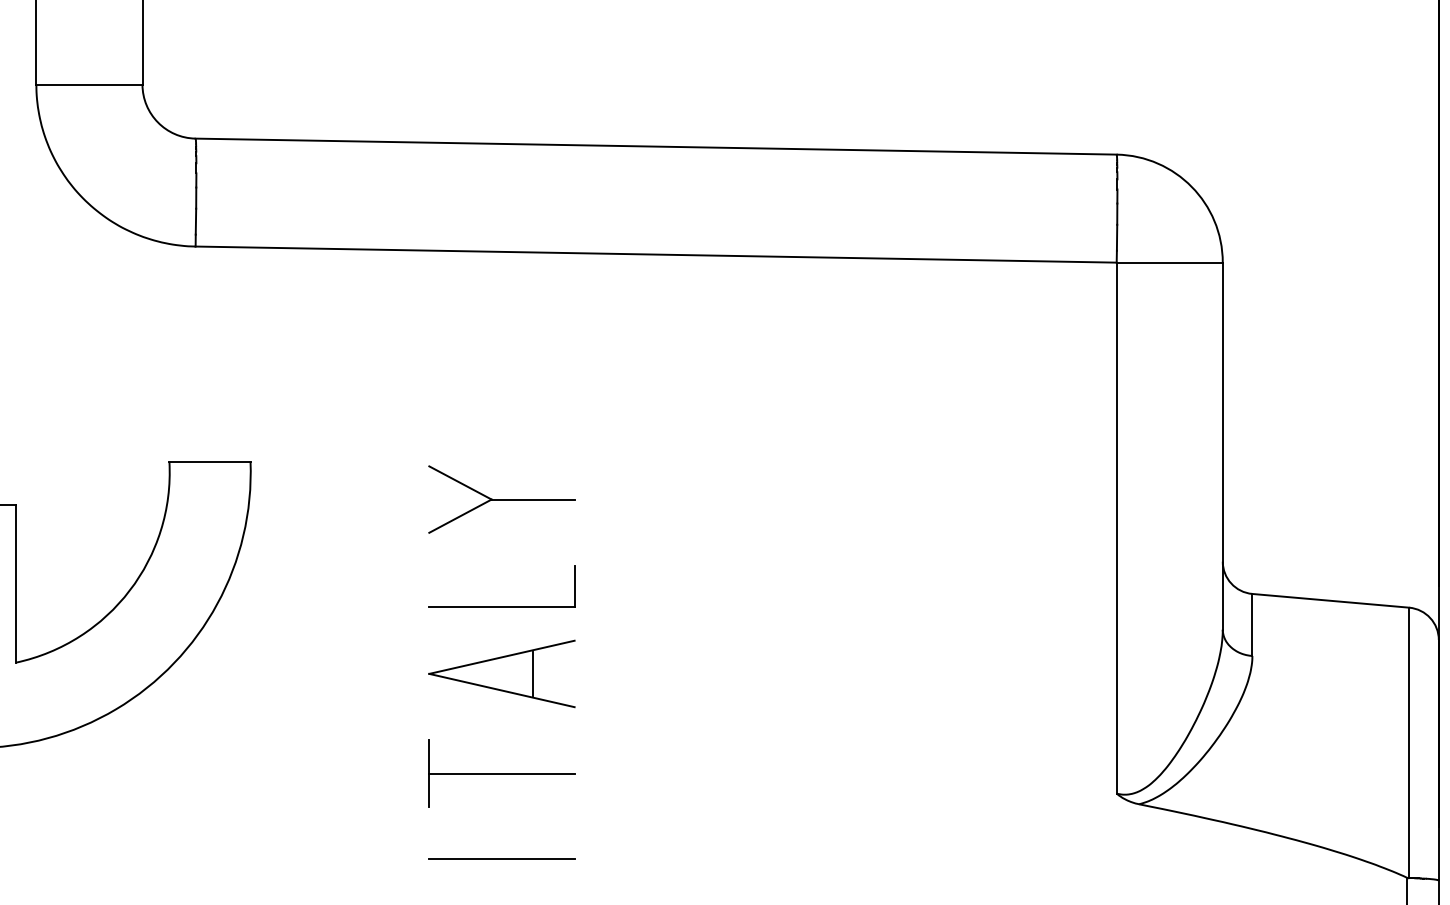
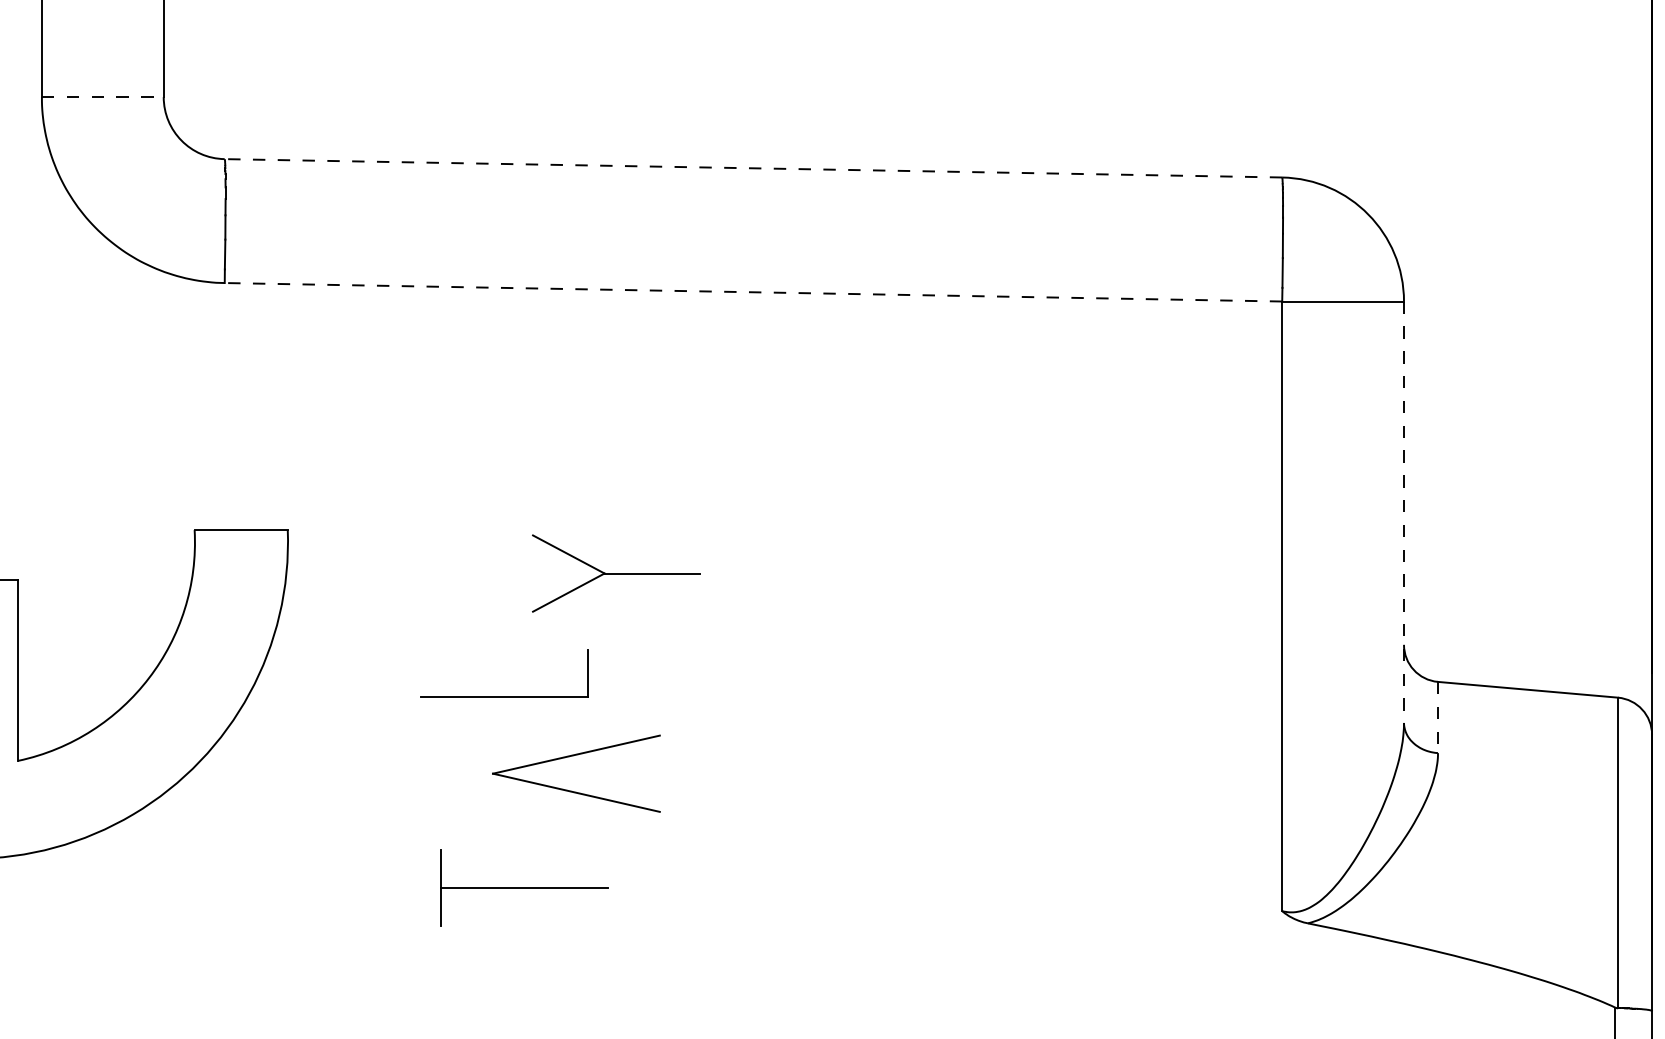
line: (89, 84) -> (102, 97), solid -> dashed
line: (656, 146) -> (753, 168), solid -> dashed
line: (656, 254) -> (753, 292), solid -> dashed
line: (1223, 446) -> (1404, 512), solid -> dashed
part: (502, 499) -> (616, 573), moved
part: (502, 606) -> (504, 696), moved
line: (1251, 624) -> (1437, 717), solid -> dashed
line: (533, 673) -> (612, 773), removed
part: (502, 773) -> (524, 887), moved
line: (502, 859) -> (576, 986), removed

